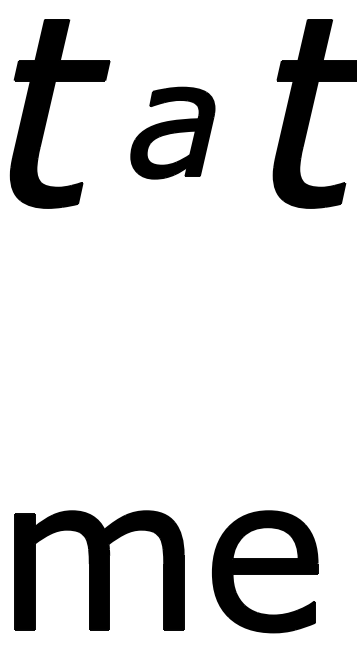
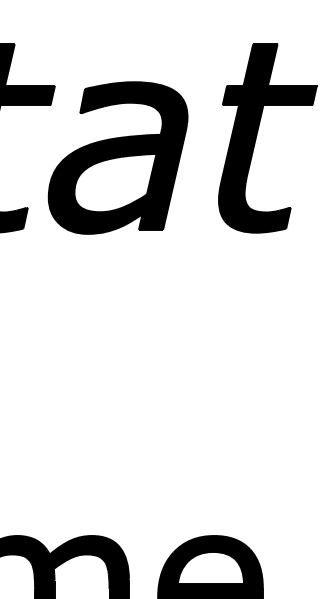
part: (172, 132) -> (117, 157), size x1.67

